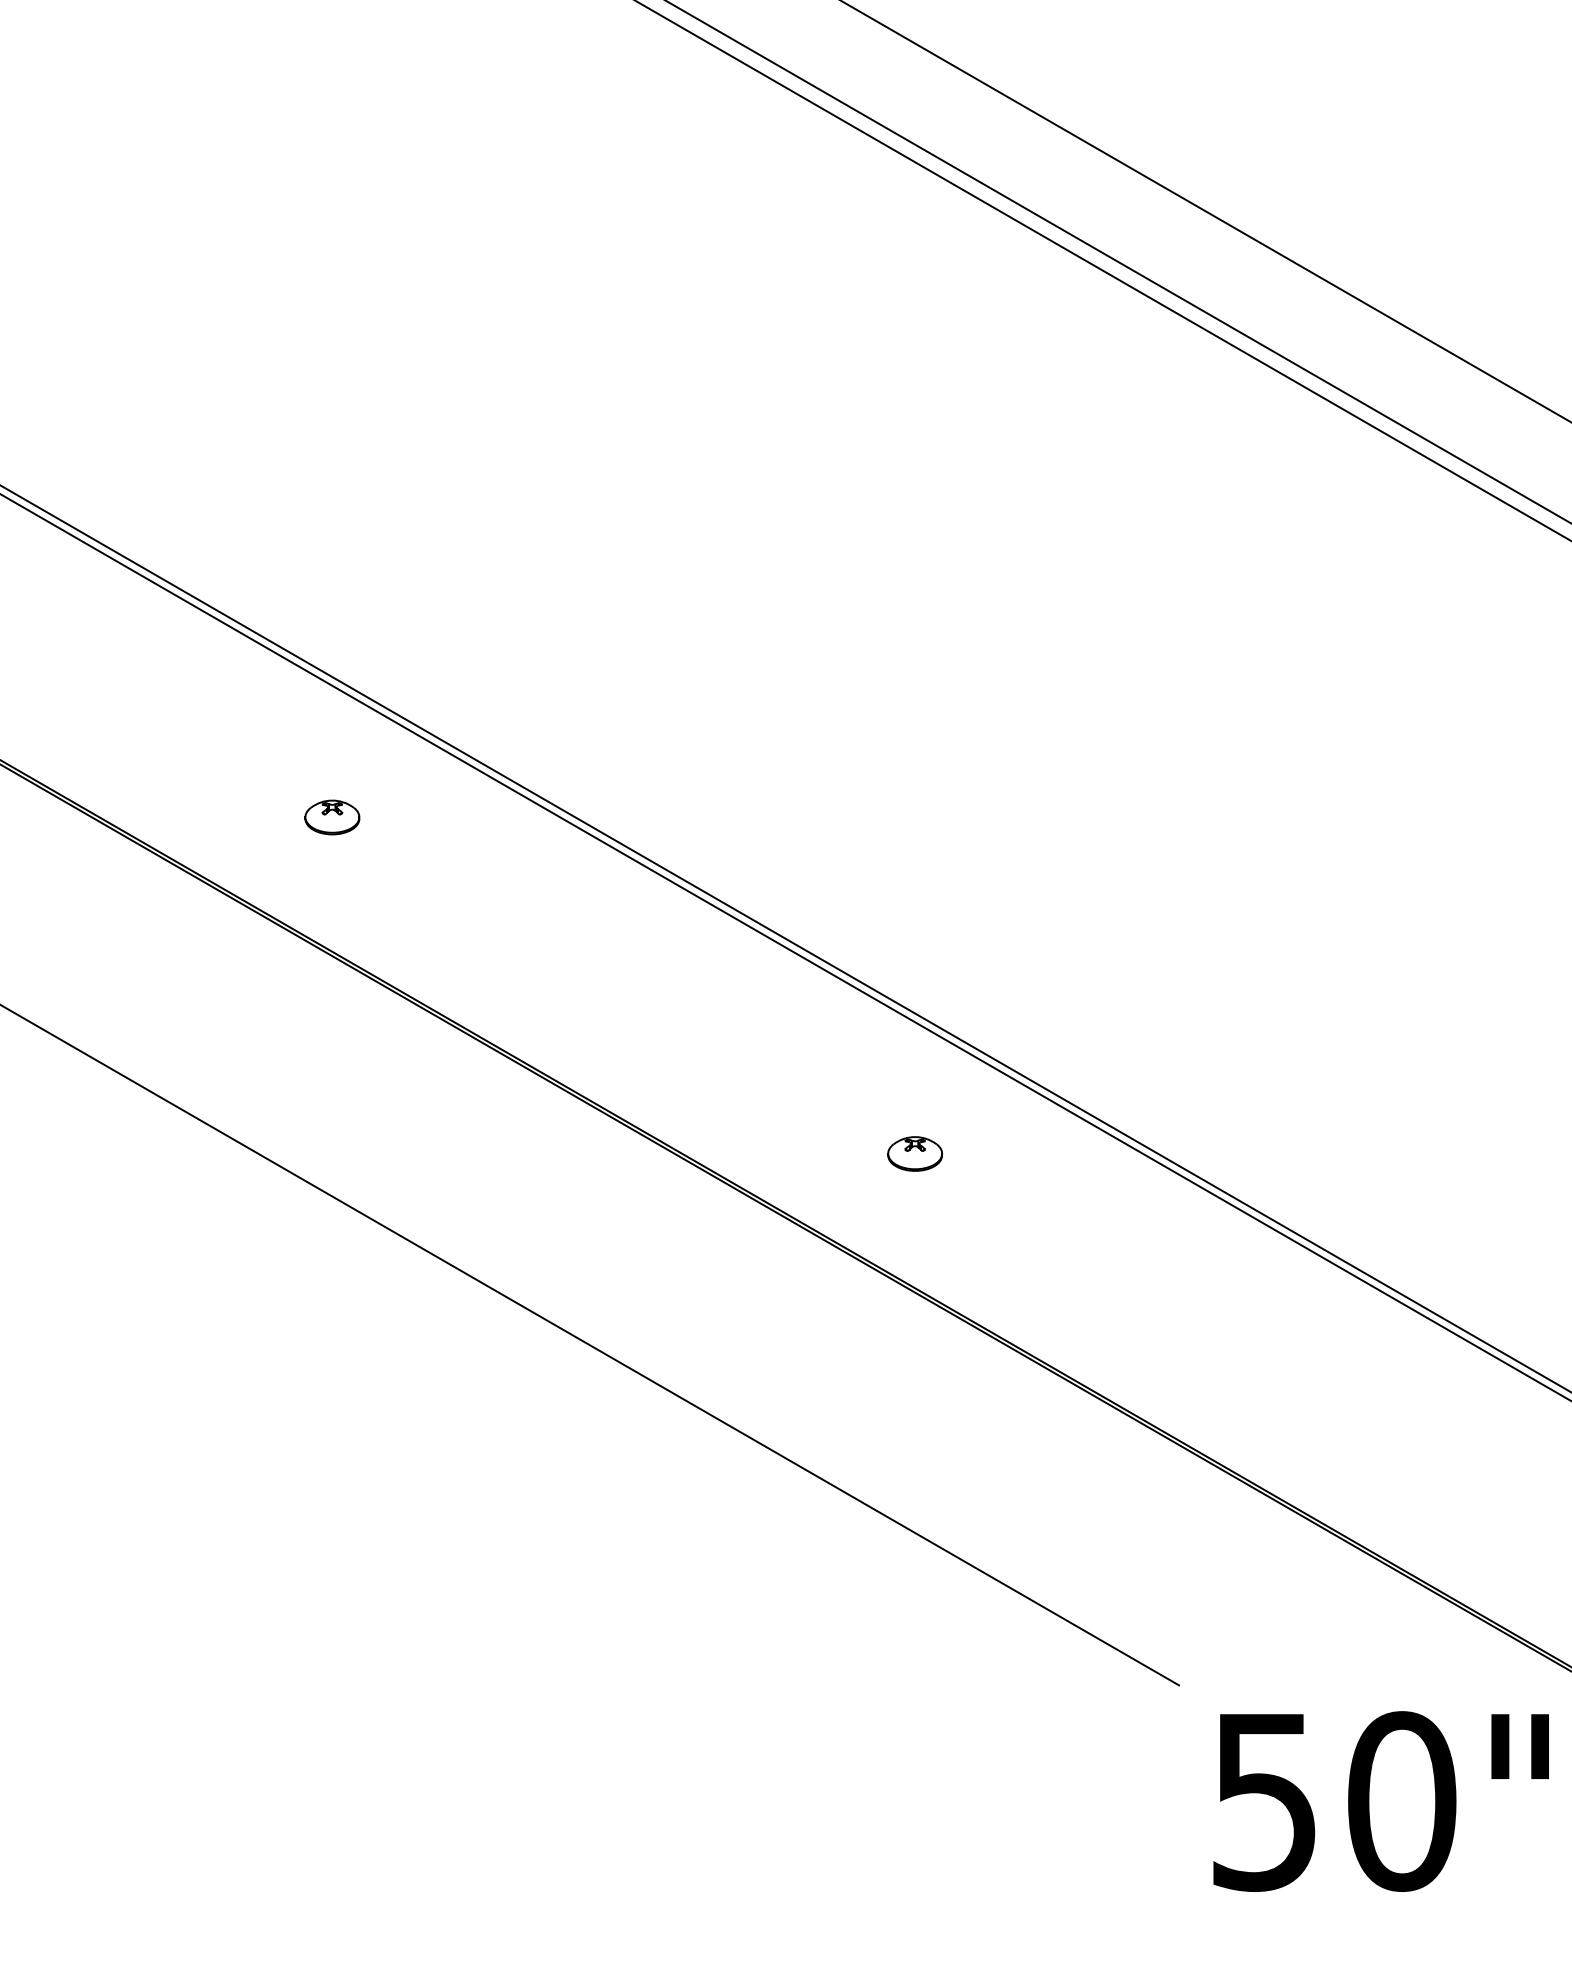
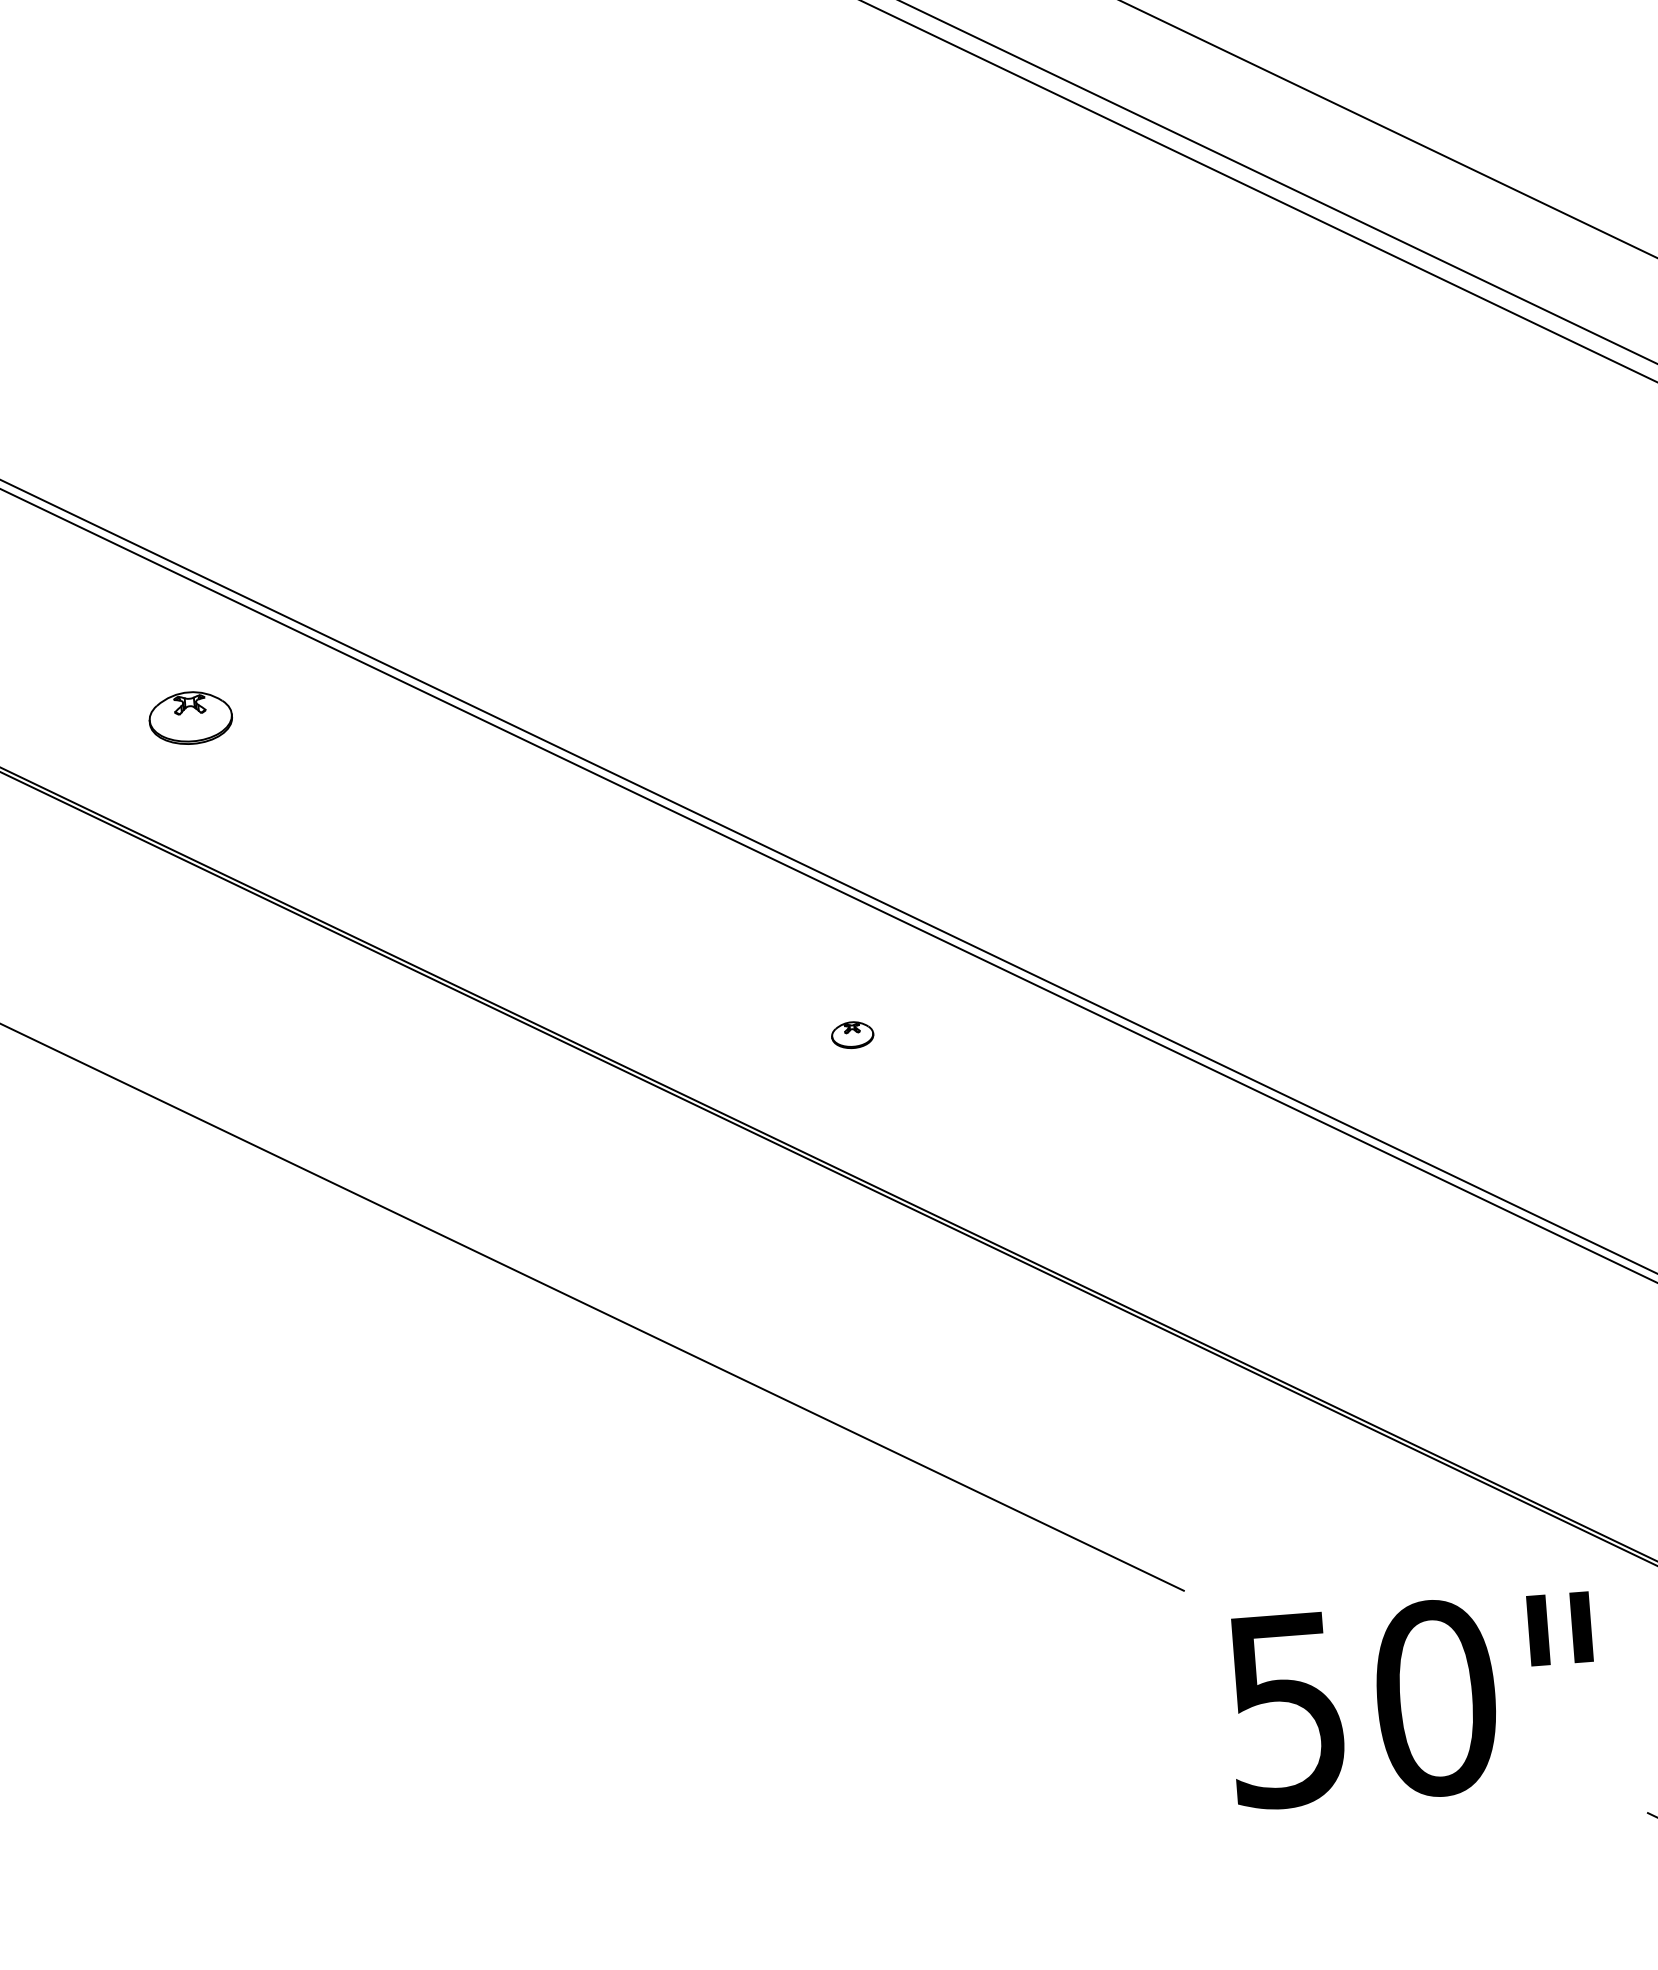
part: (332, 817) -> (190, 718), size x1.4
part: (915, 1153) -> (852, 1034), size x0.7

